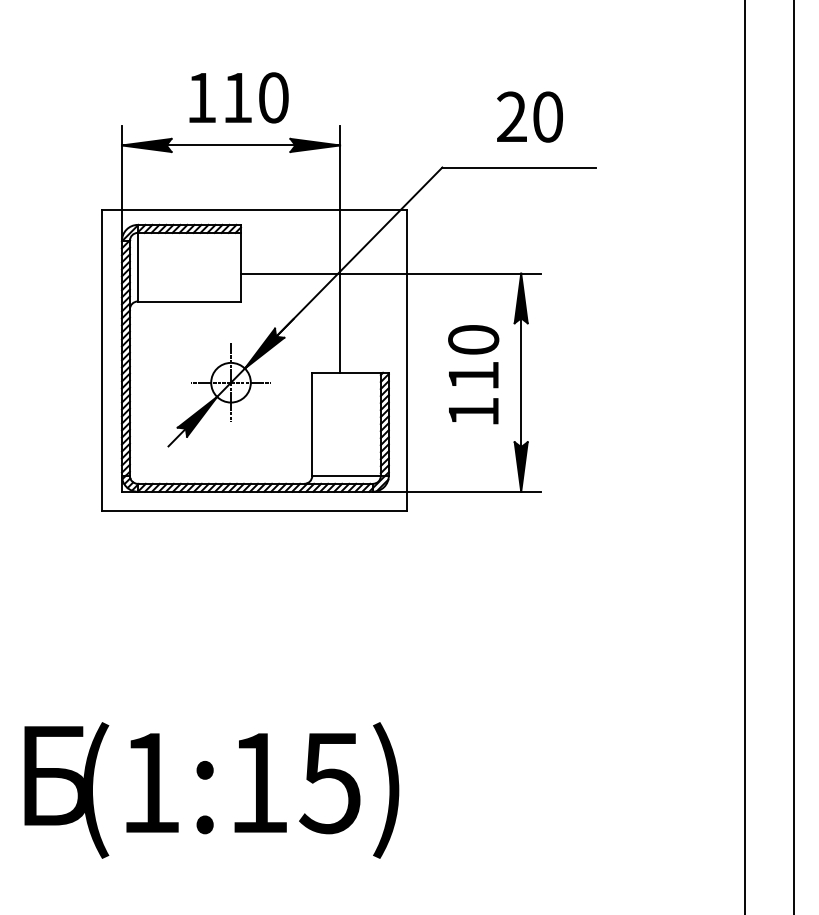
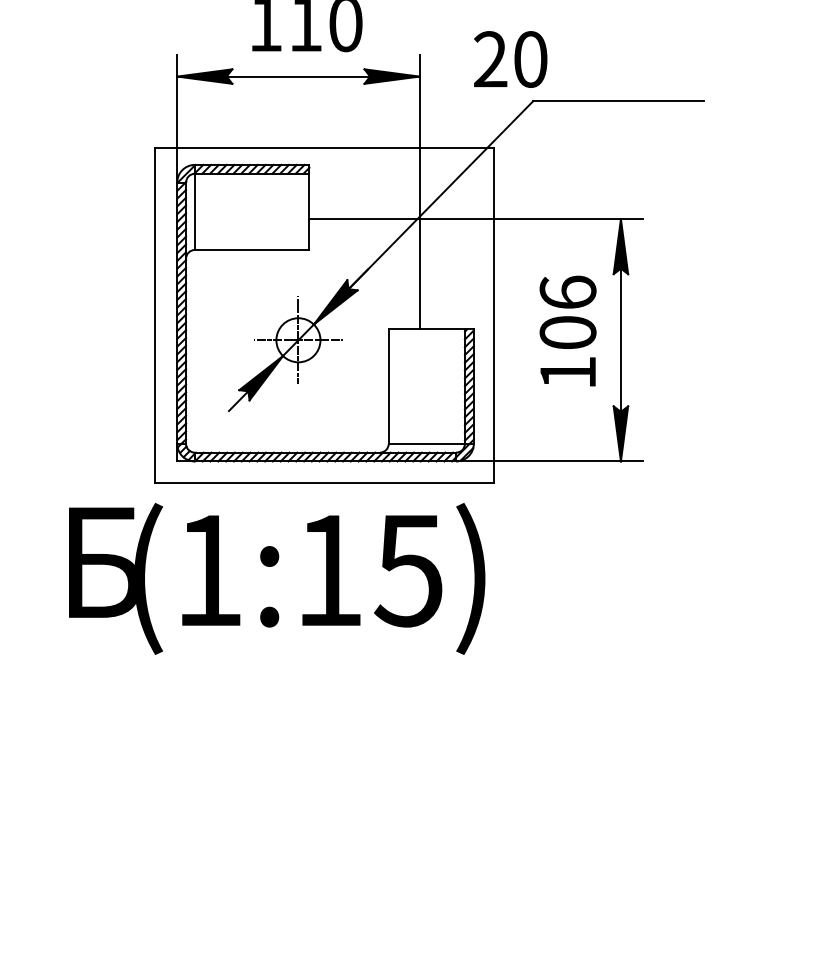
text: (529, 116) -> (510, 58), moved
text: (473, 357) -> (567, 312), 110 -> 106
text: (211, 790) -> (276, 578), moved

